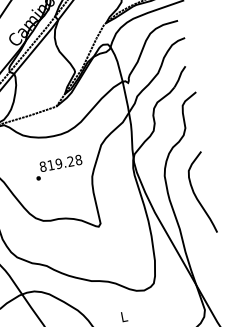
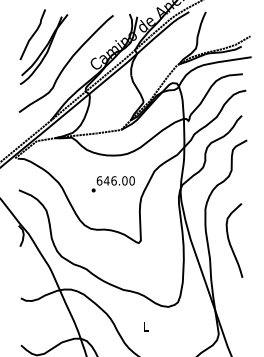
text: (60, 163) -> (115, 180), 819.28 -> 646.00
curve: (196, 195) -> (230, 241), moved

